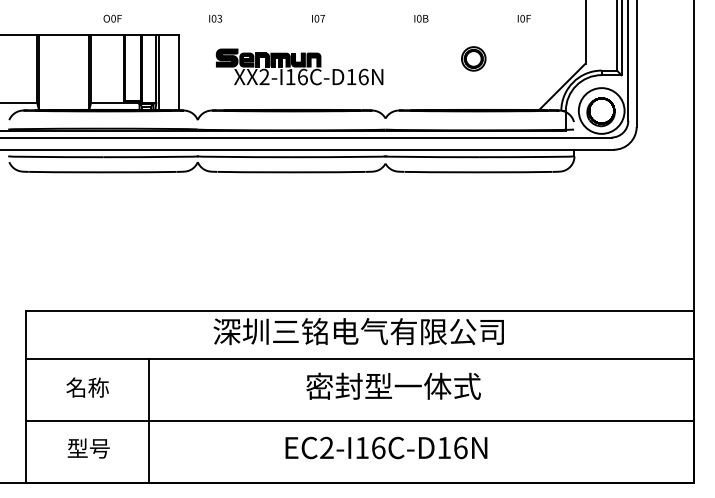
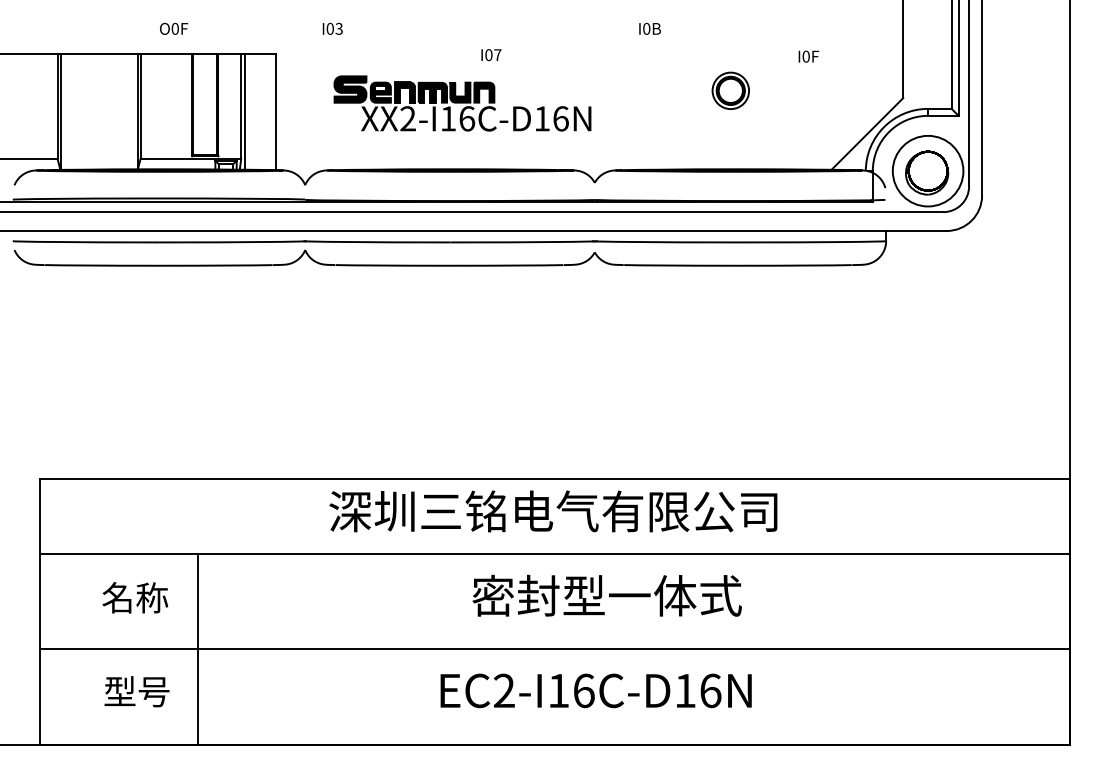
text: (318, 18) -> (491, 54), moved
text: (523, 18) -> (807, 56), moved
line: (149, 421) -> (198, 650), moved

